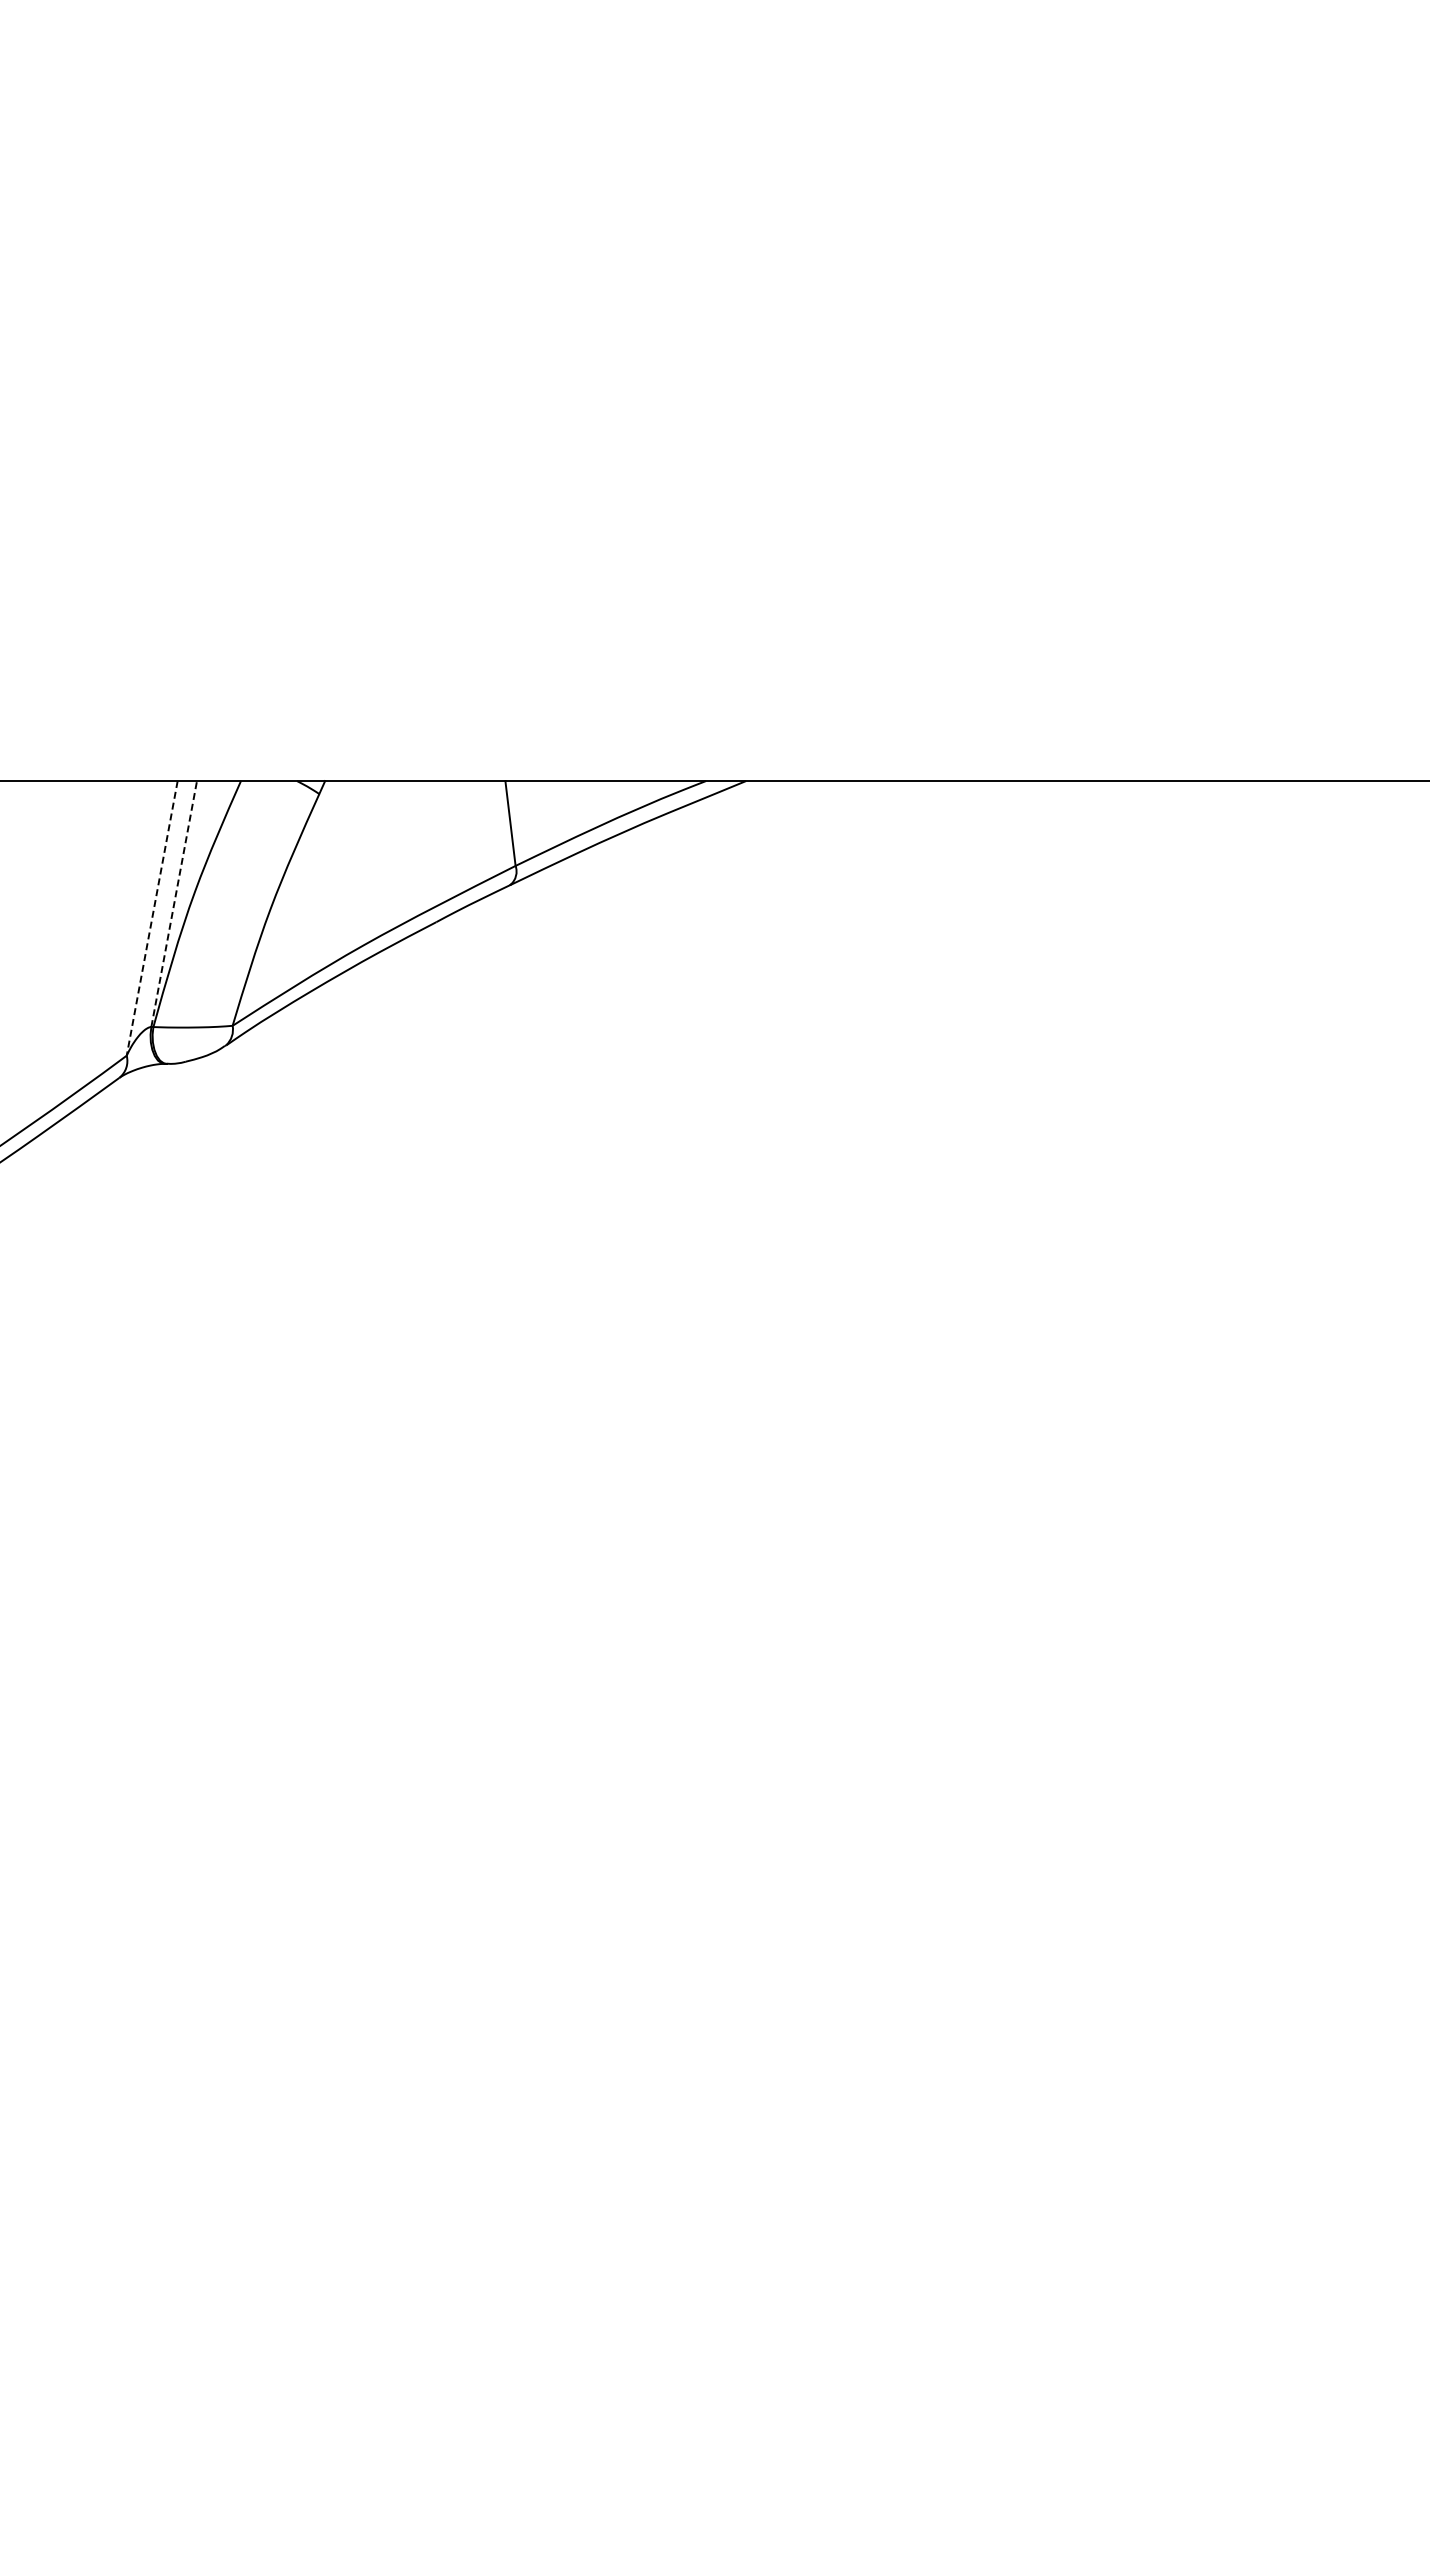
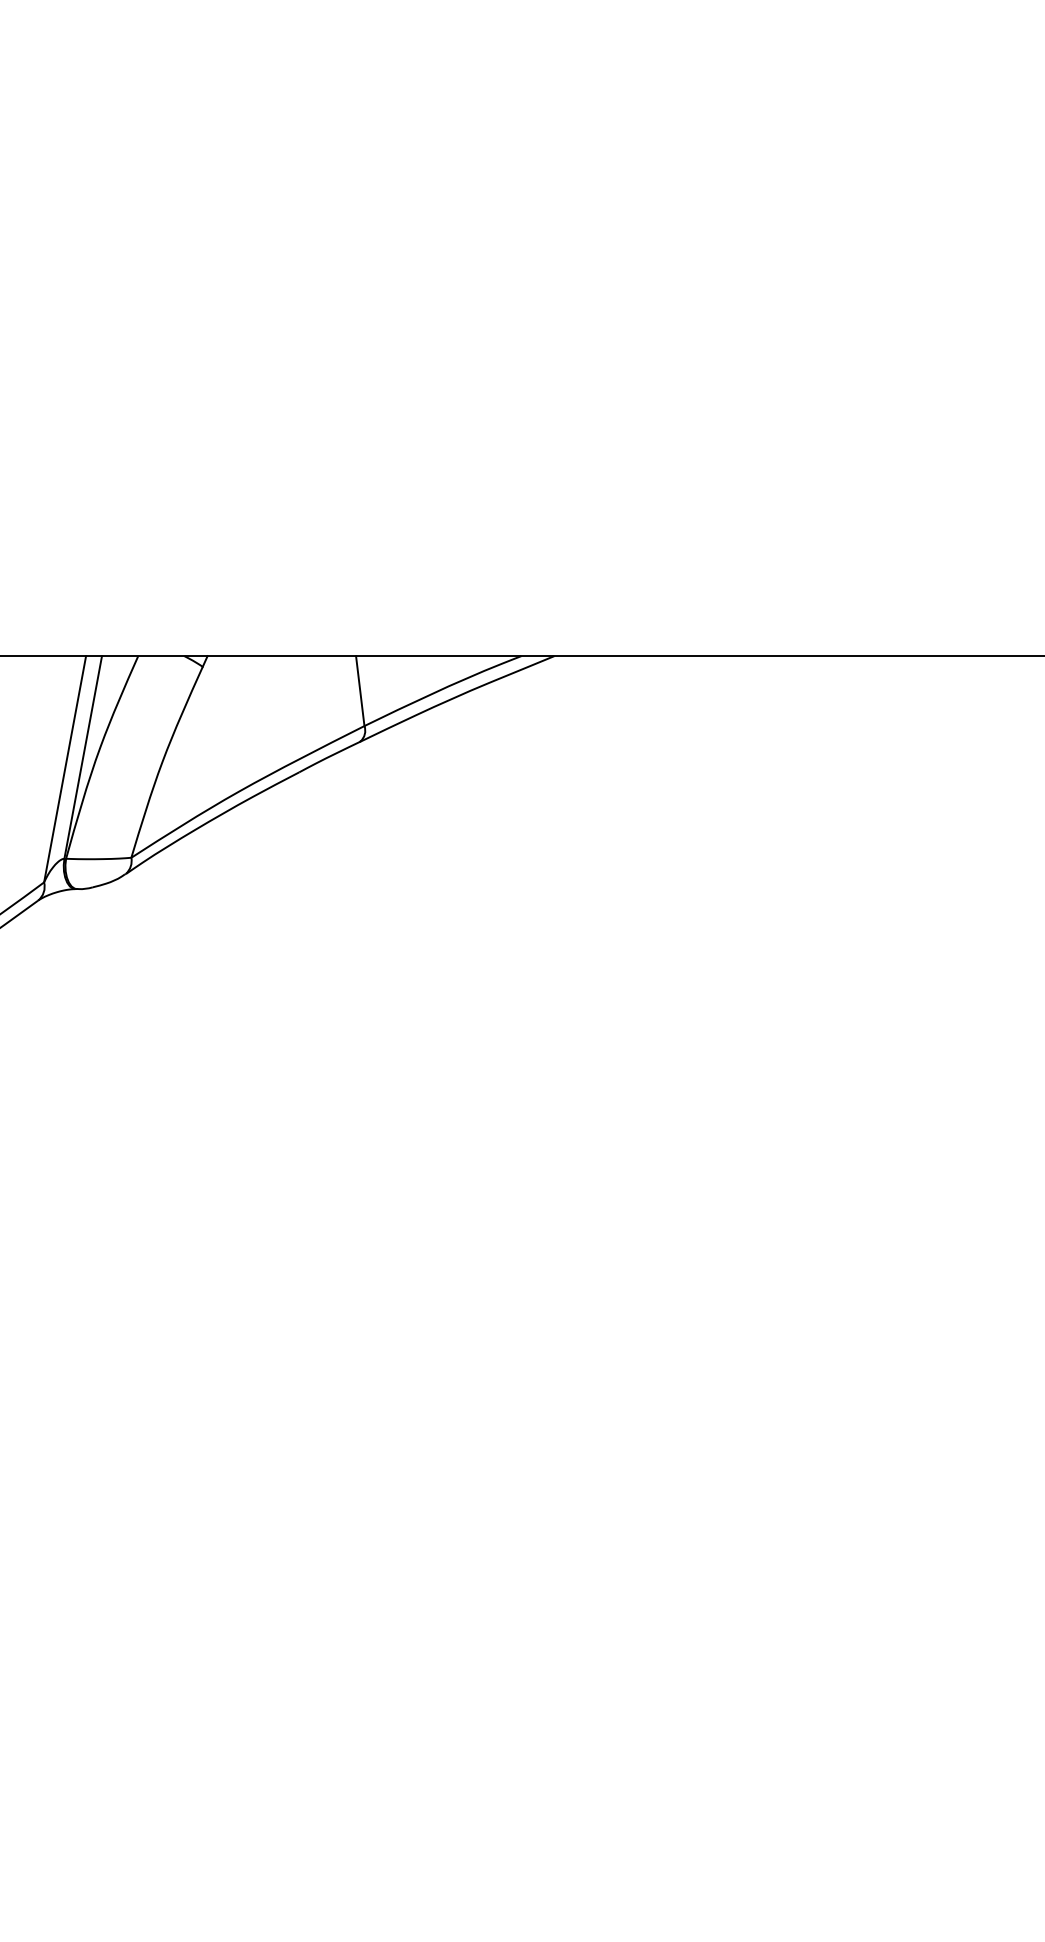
line: (174, 903) -> (83, 757), dashed -> solid
line: (152, 918) -> (65, 769), dashed -> solid

